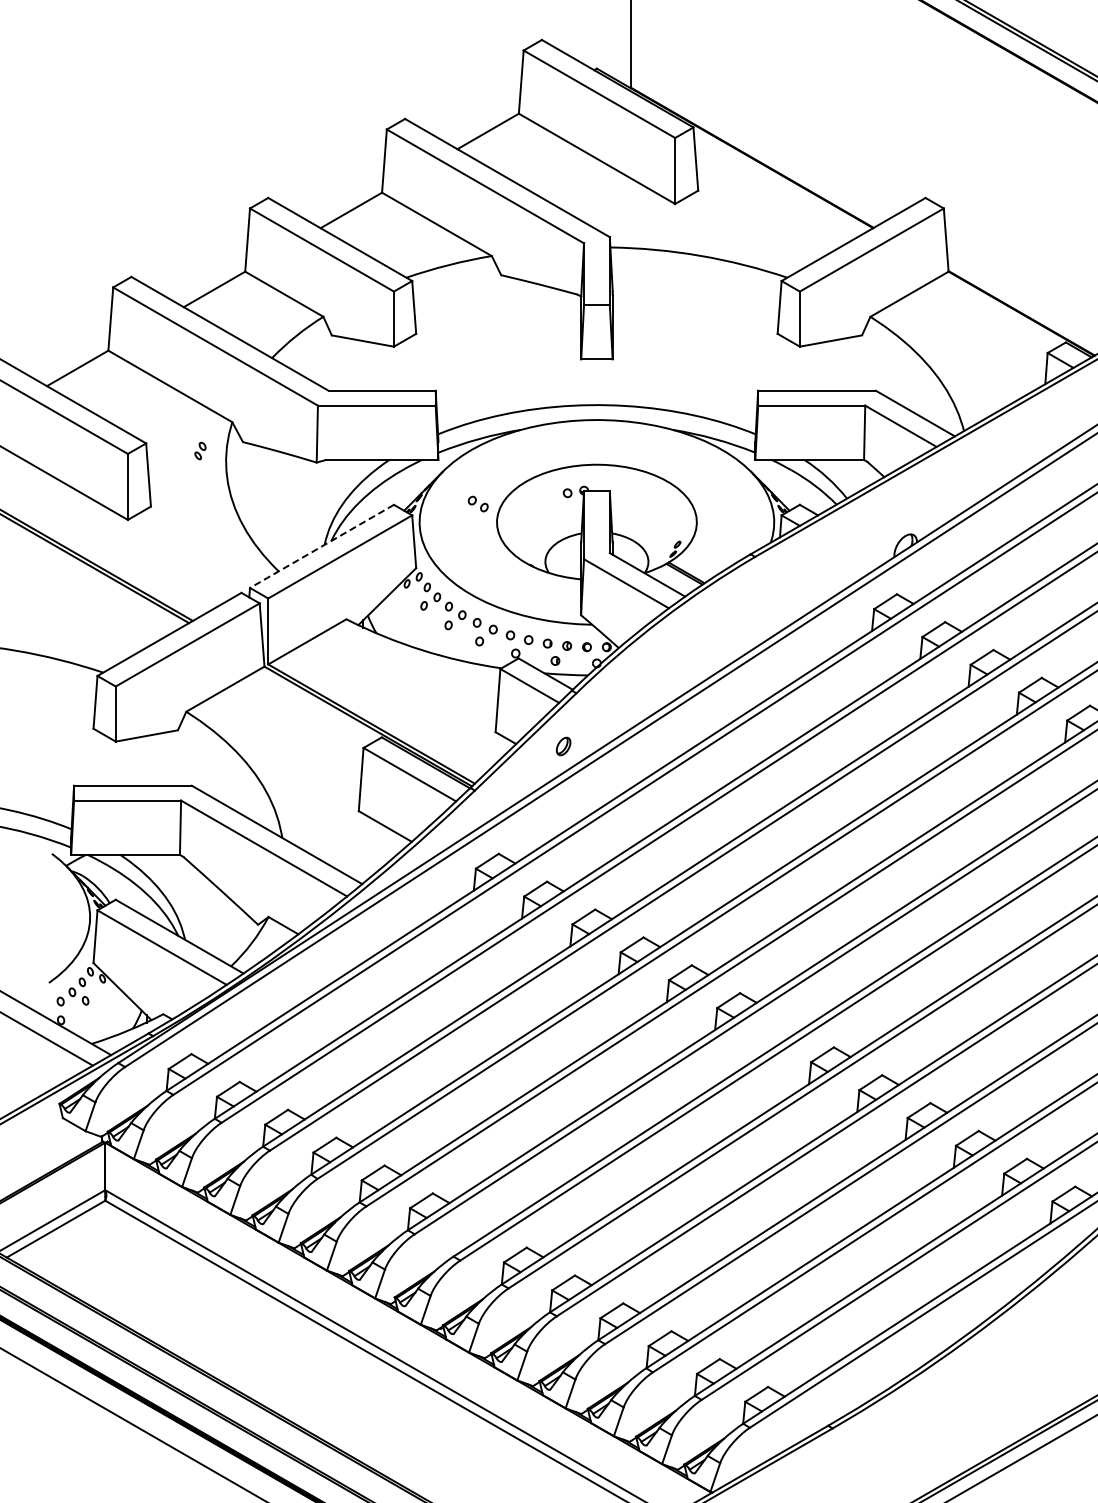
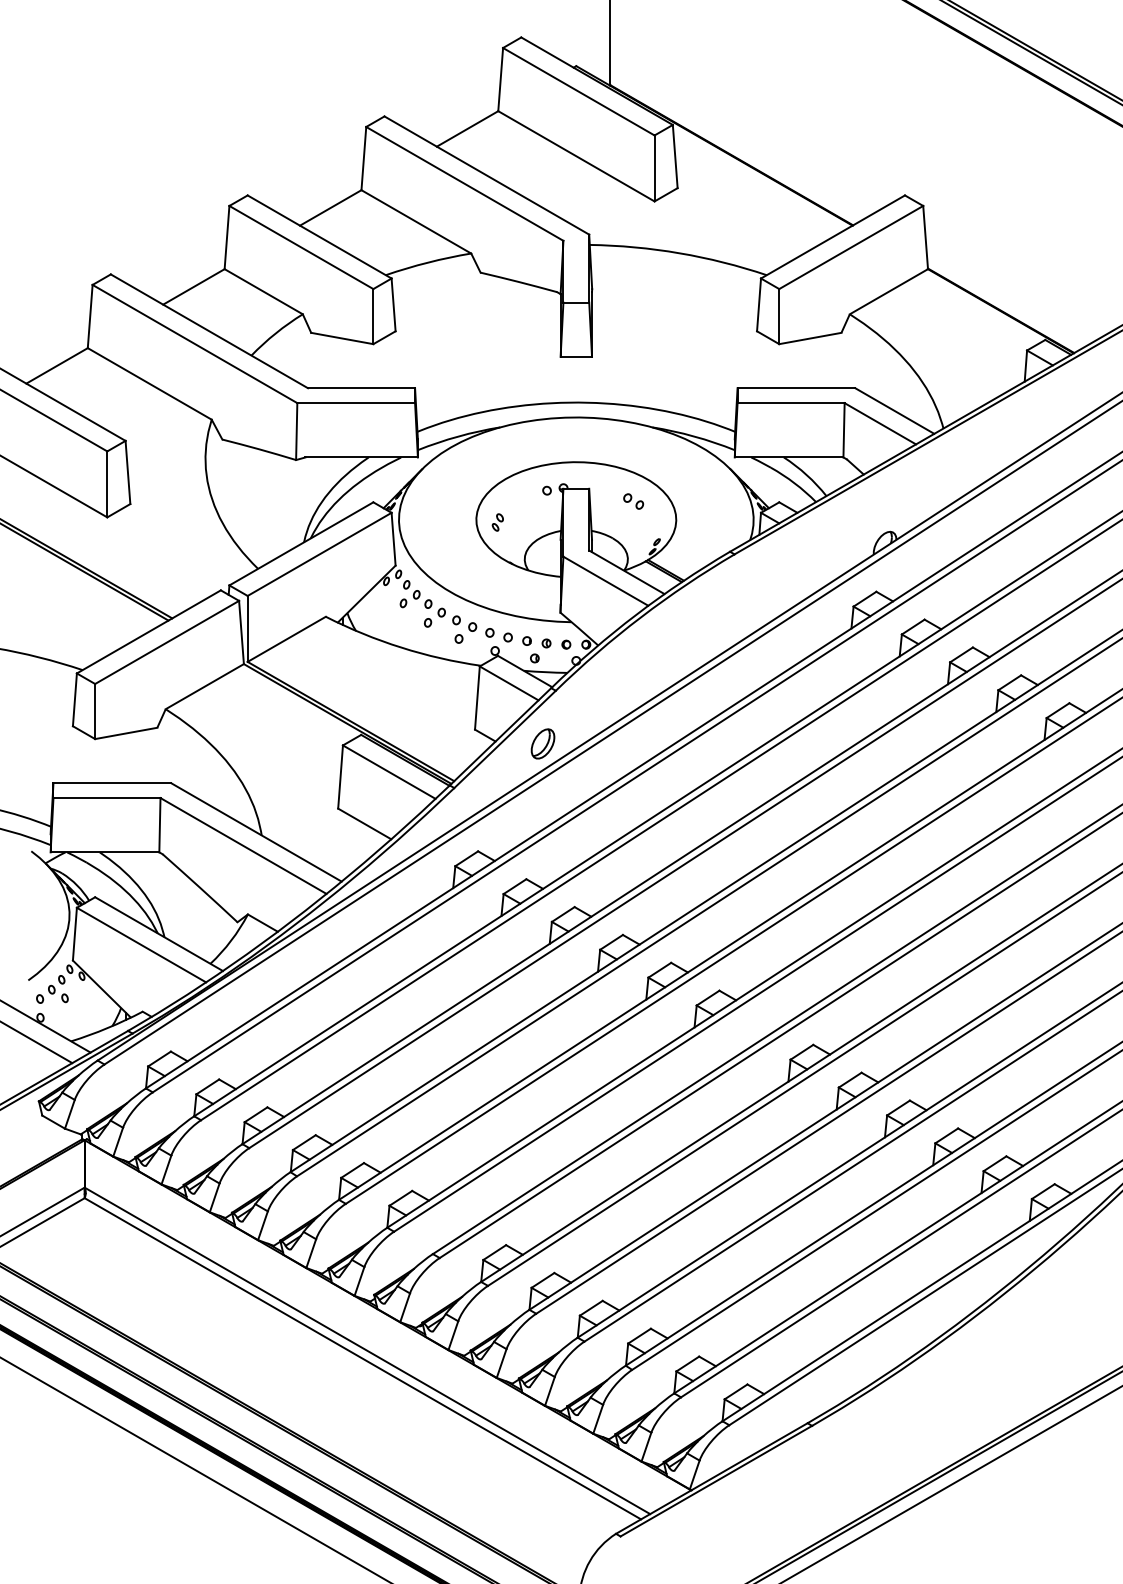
part: (200, 451) -> (497, 522), moved
part: (478, 504) -> (633, 501), moved
line: (321, 547) -> (300, 544), dashed -> solid
part: (563, 746) -> (542, 743), size x1.67

